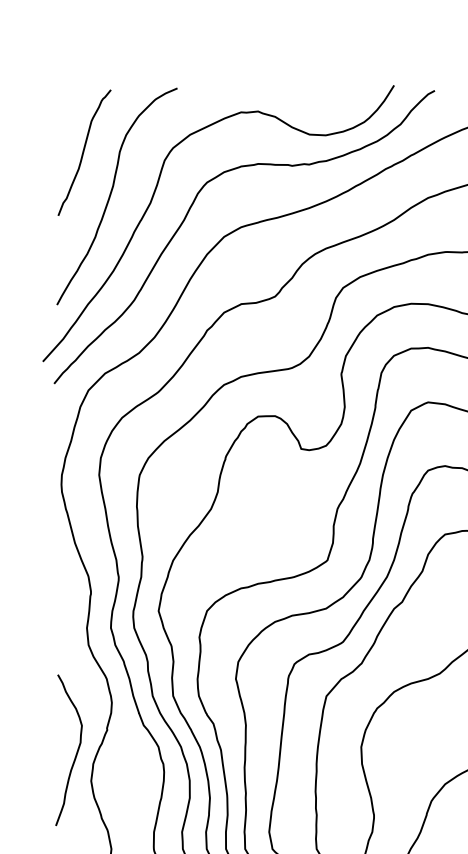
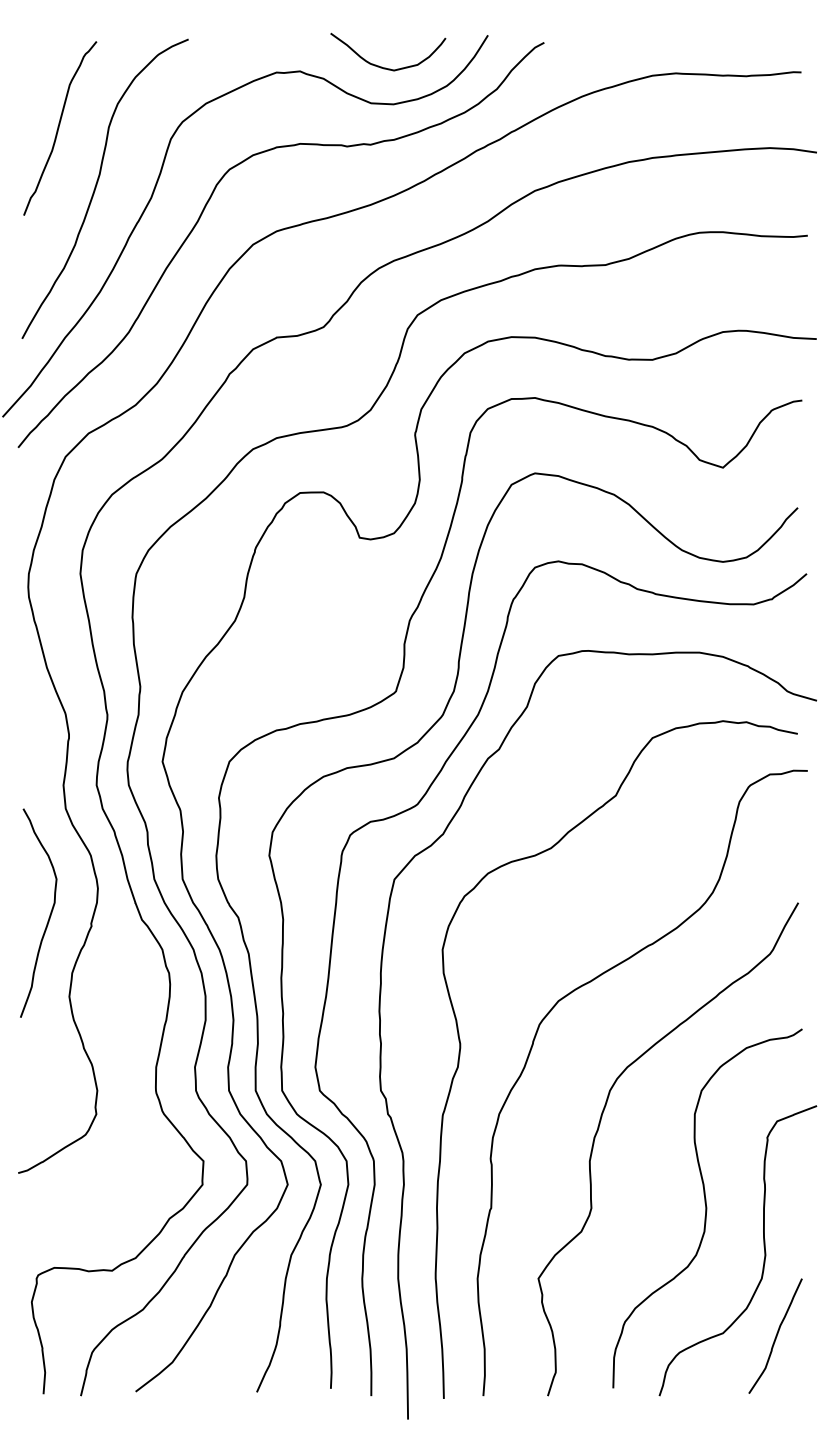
curve: (320, 108) -> (386, 67), added
curve: (76, 751) -> (49, 914), moved

